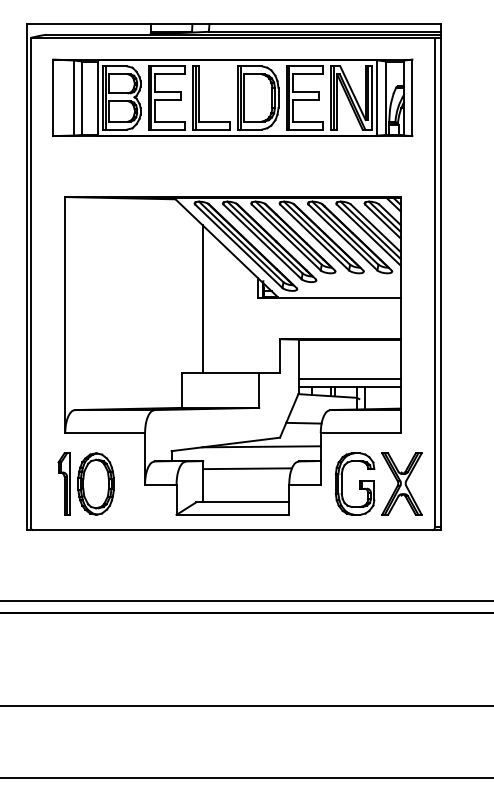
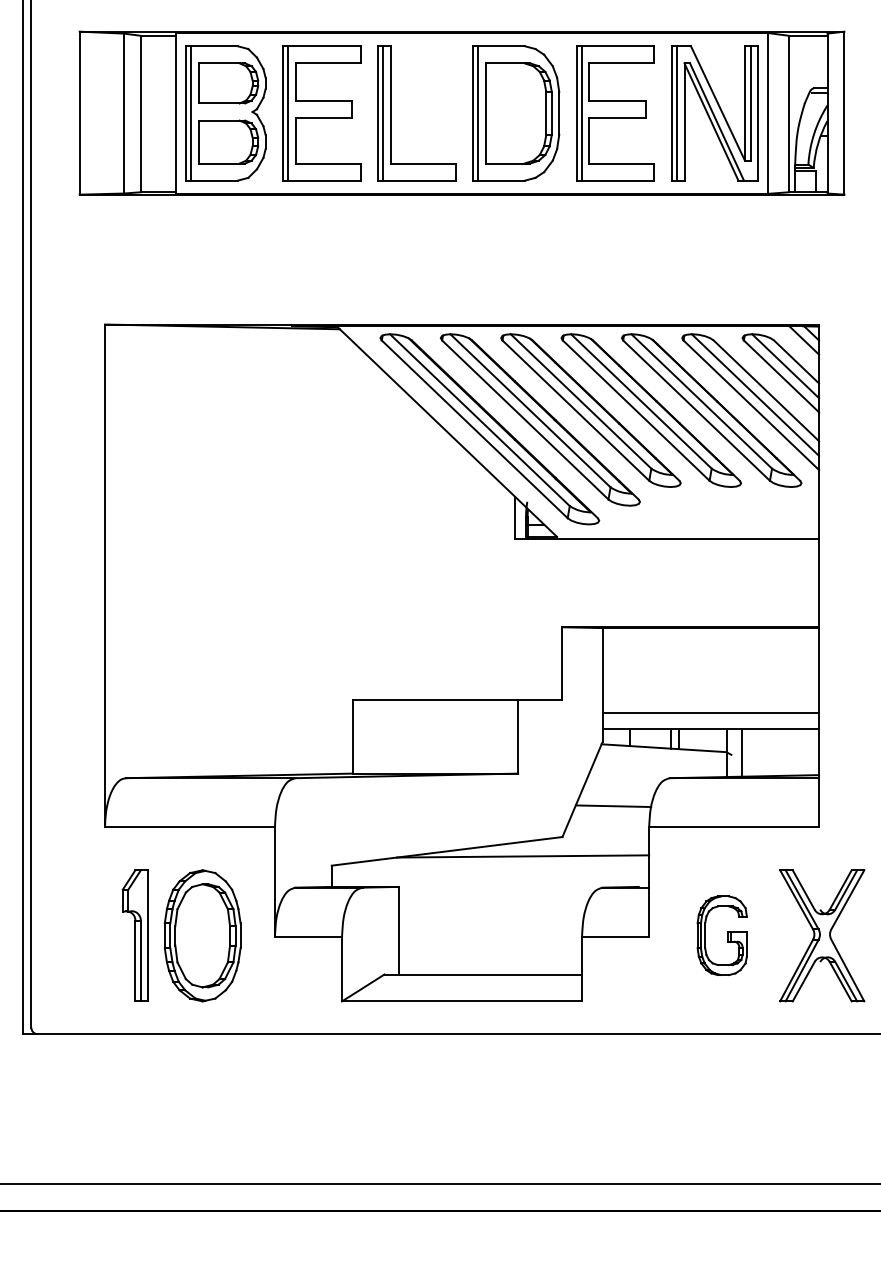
line: (202, 299) -> (397, 542), removed
line: (247, 468) -> (493, 902), removed
part: (85, 483) -> (180, 934), moved
part: (354, 483) -> (721, 934), size x0.6

